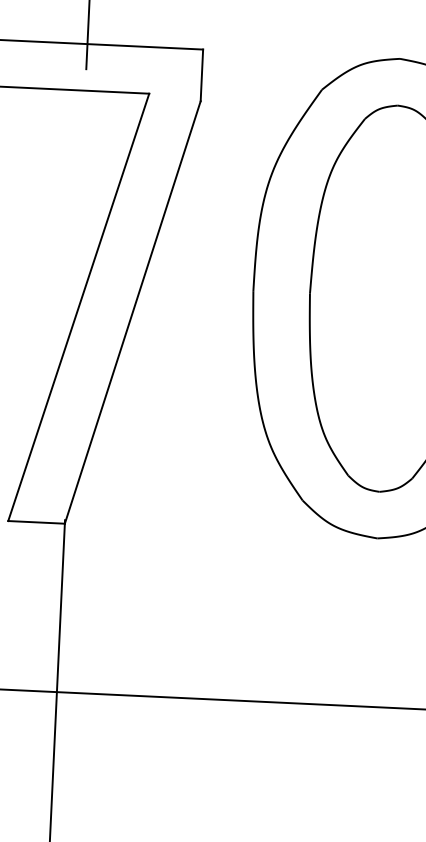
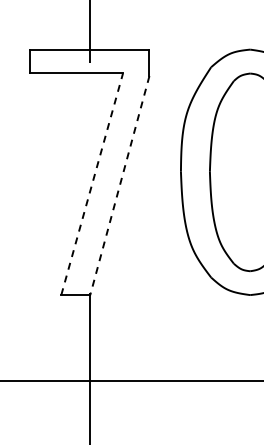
line: (79, 305) -> (92, 183), solid -> dashed
line: (131, 314) -> (119, 186), solid -> dashed

